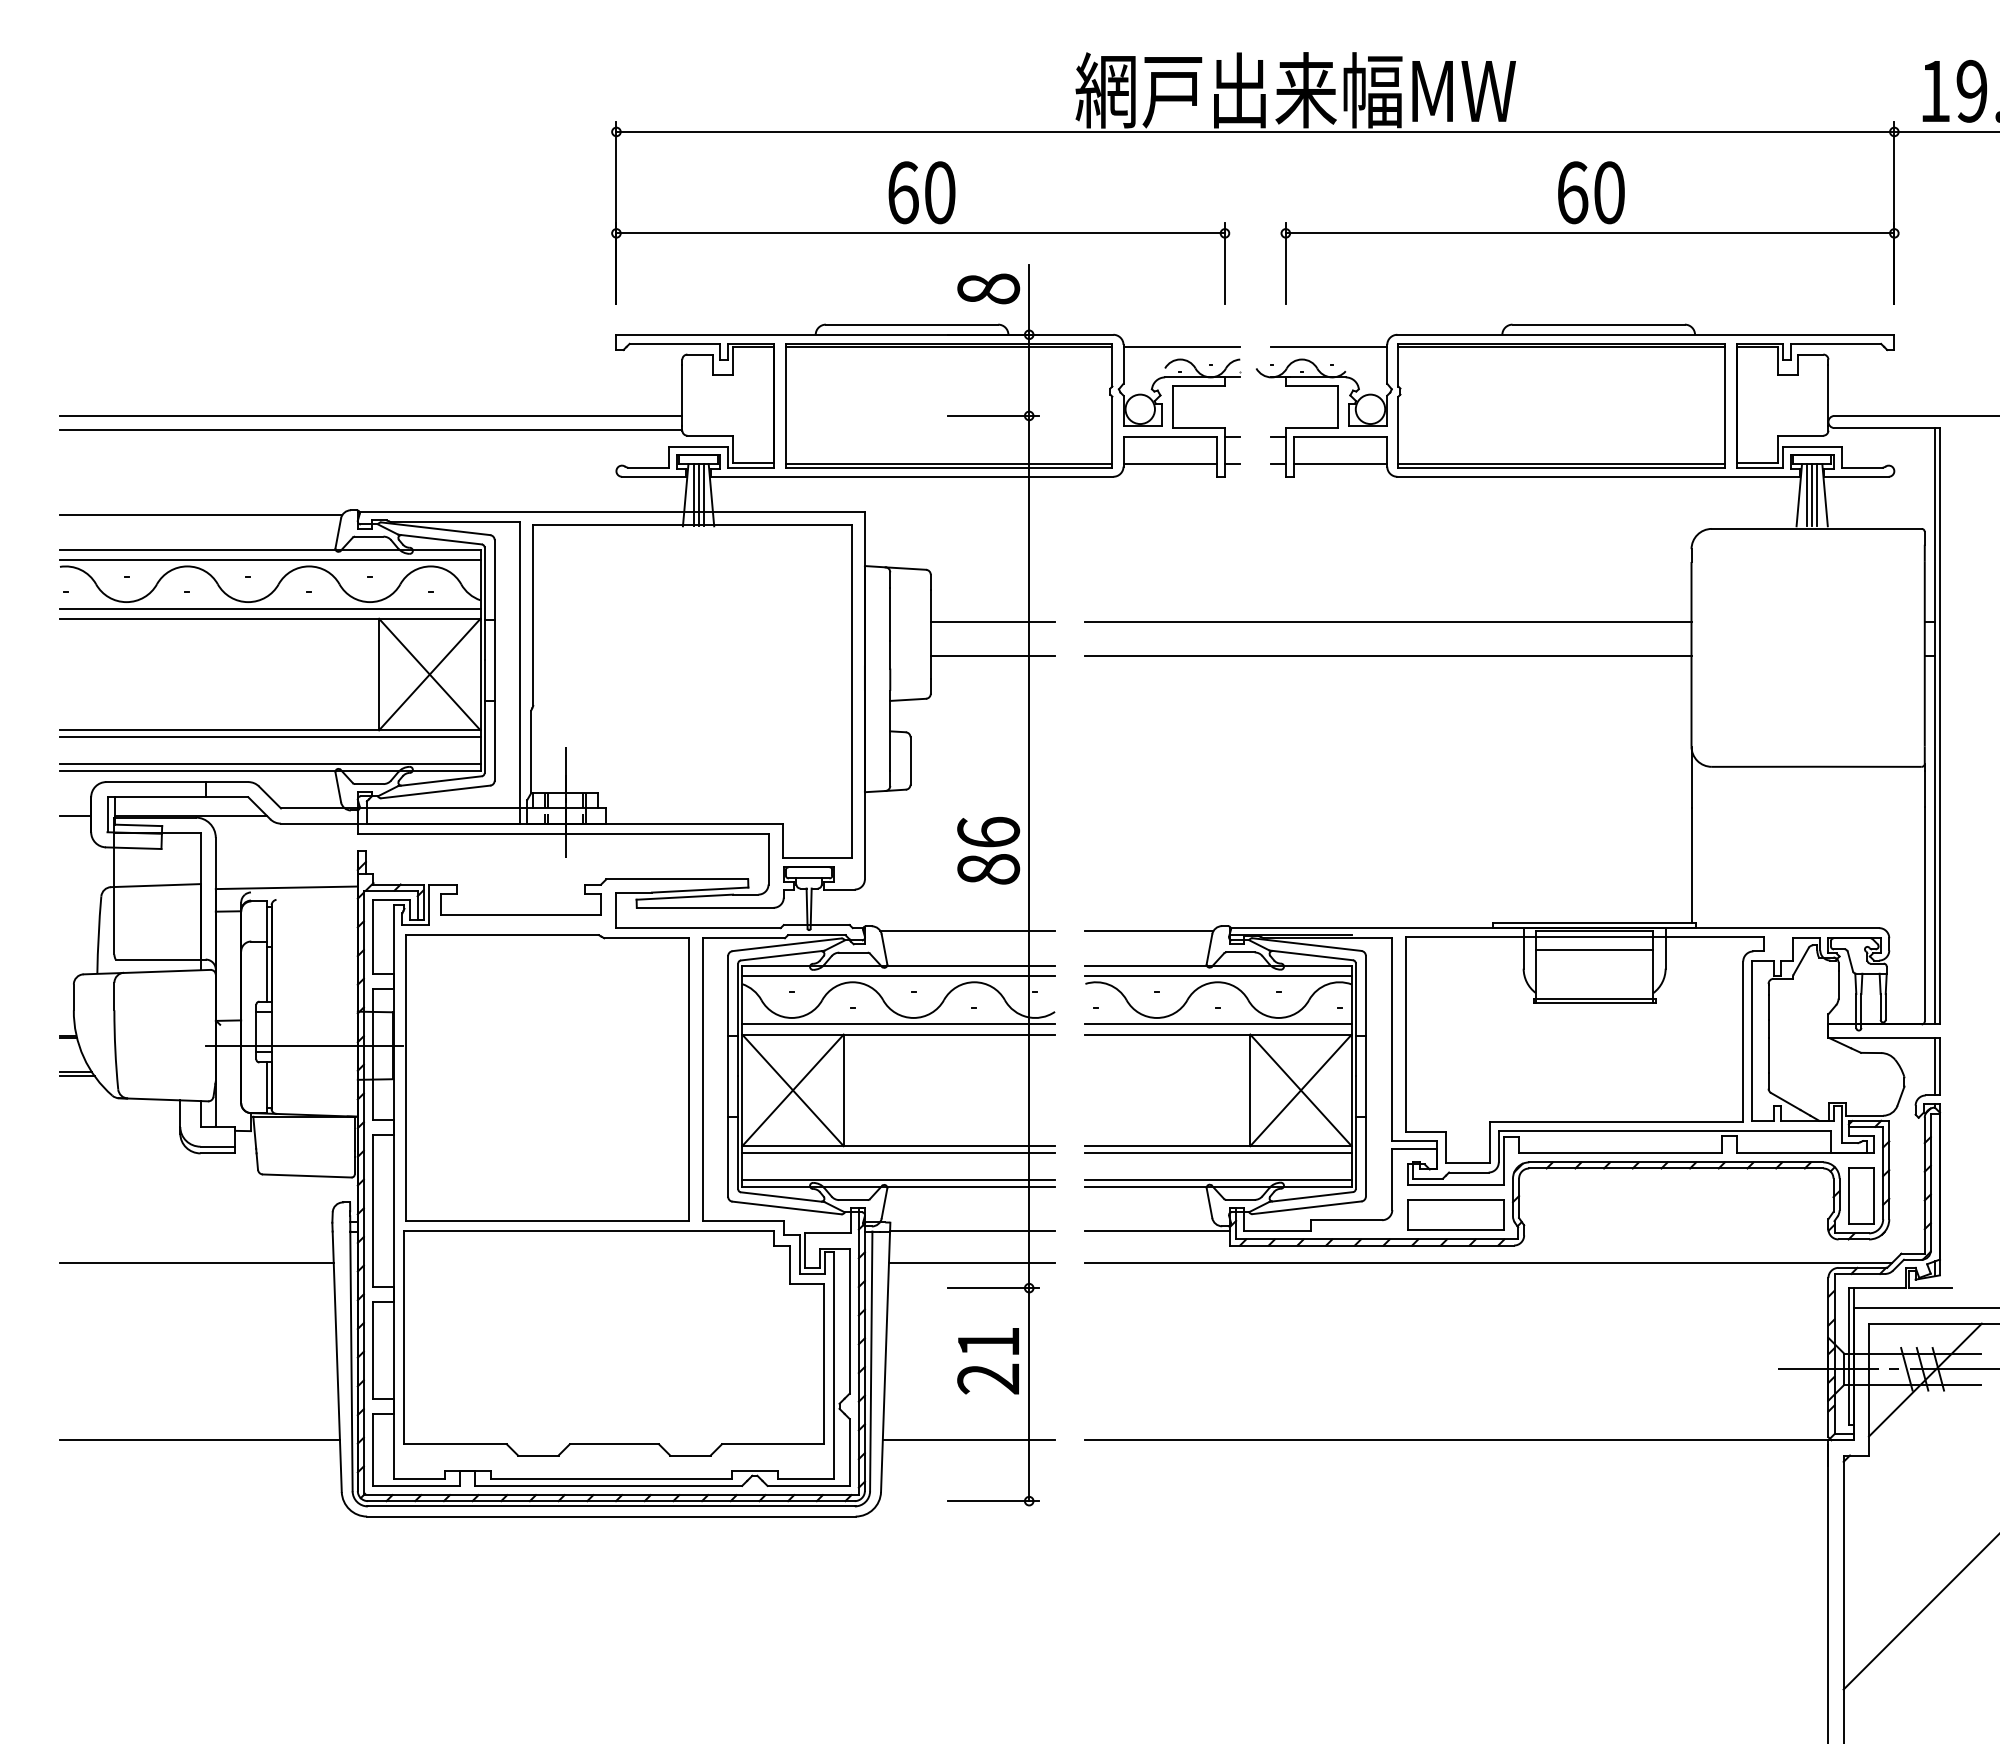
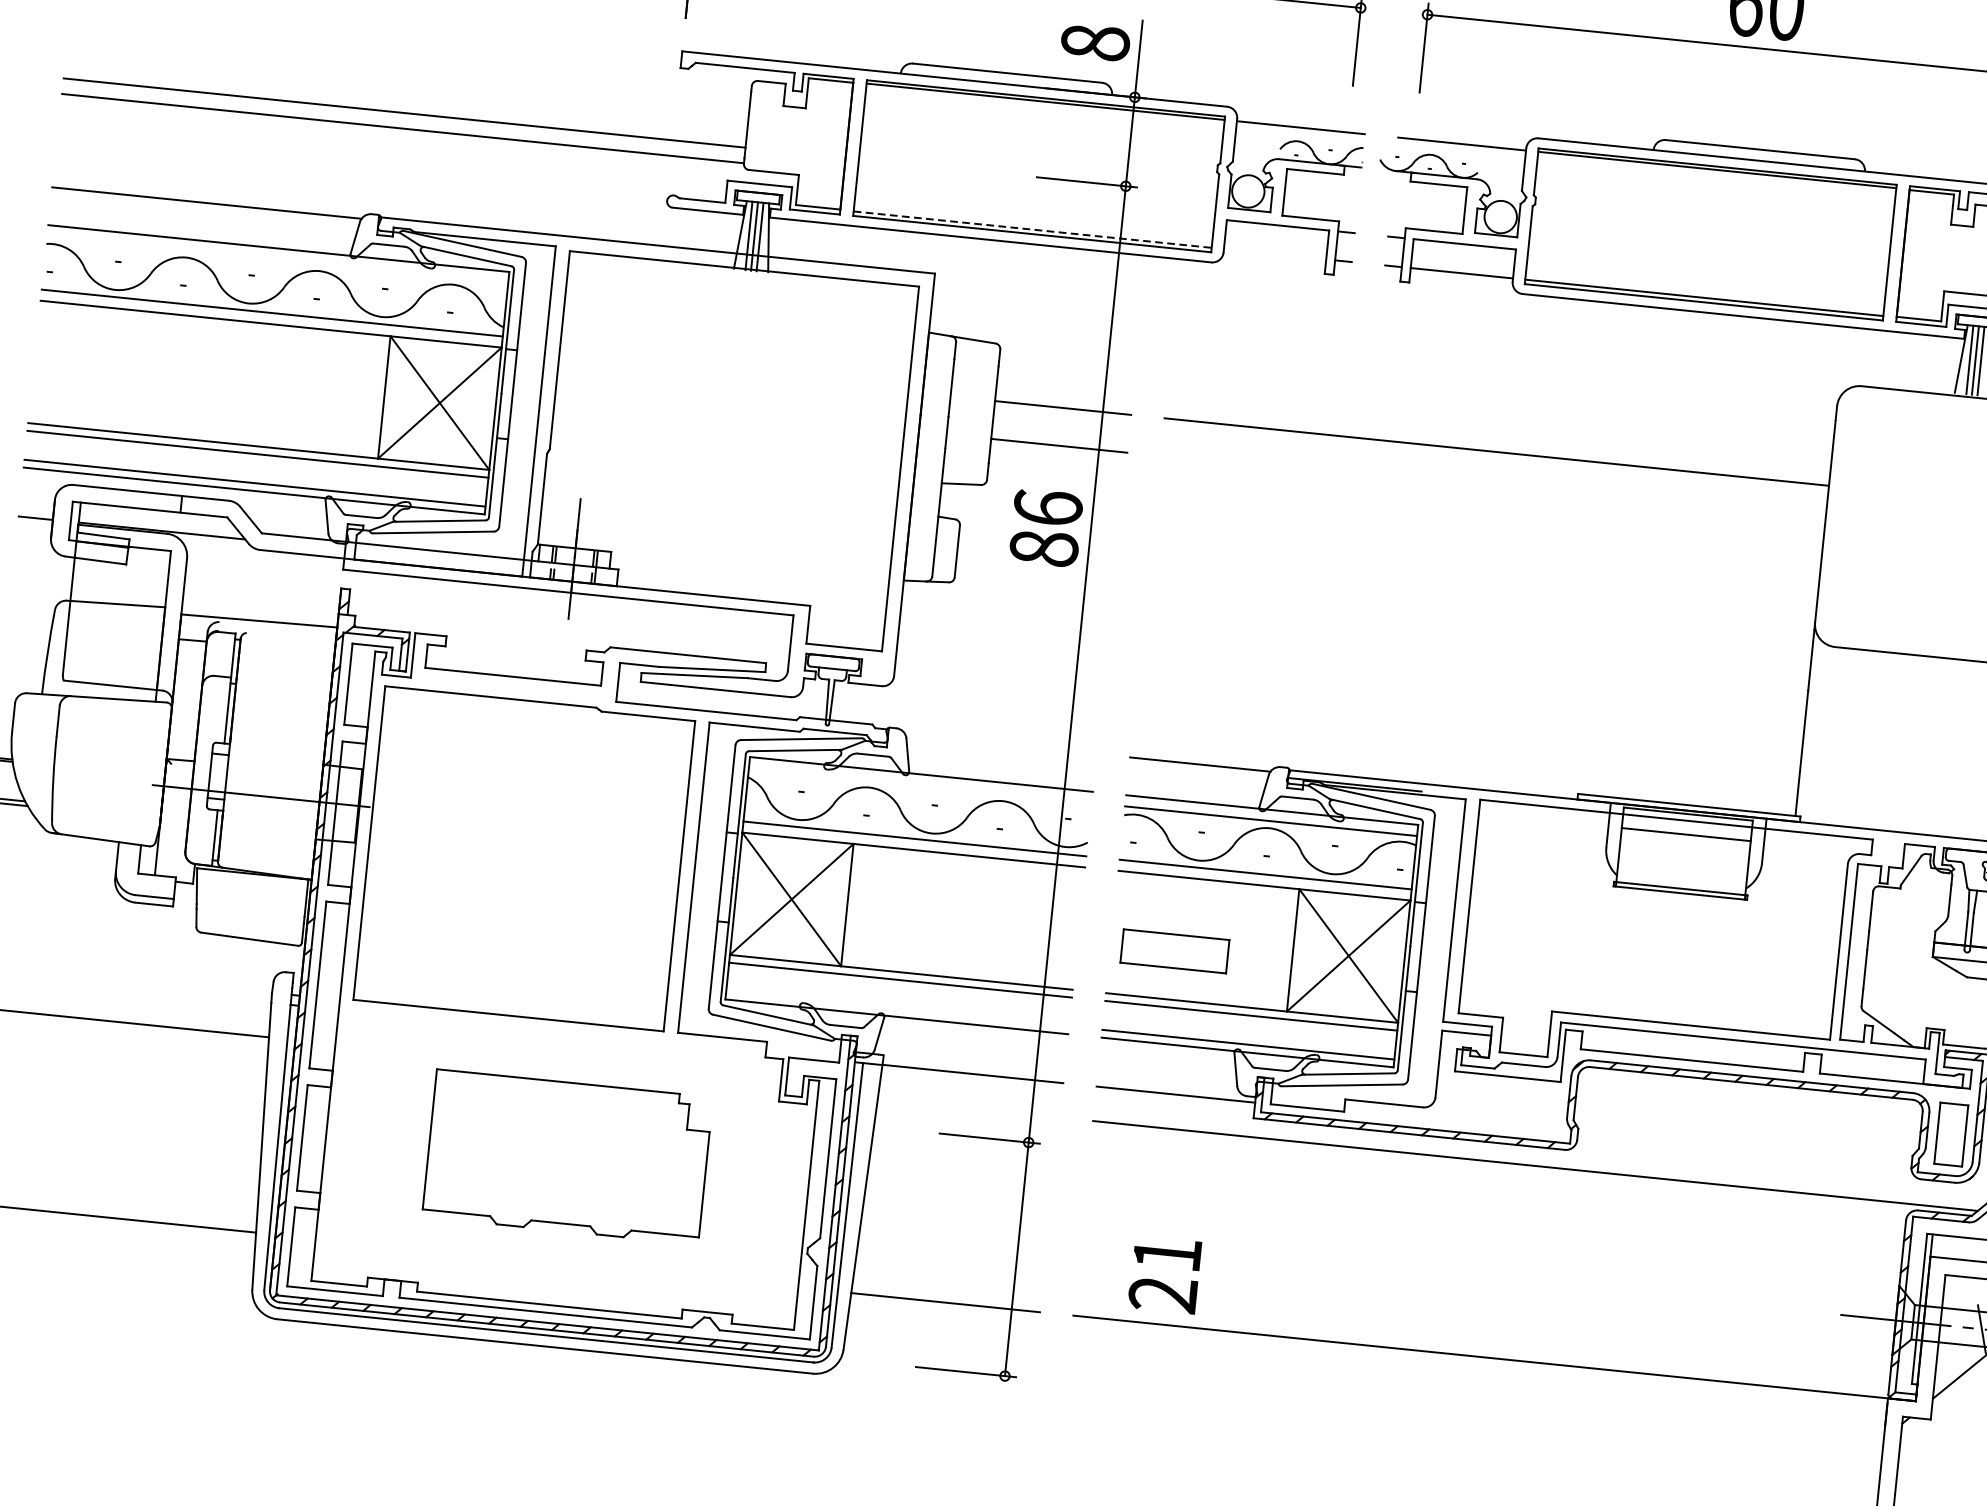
line: (949, 463) -> (1033, 229), solid -> dashed
line: (1169, 463) -> (1274, 254), removed
line: (270, 559) -> (278, 259), removed
line: (1388, 656) -> (1492, 490), removed
text: (988, 850) -> (1046, 527), moved
line: (967, 931) -> (1000, 744), removed
line: (898, 975) -> (920, 785), removed
line: (898, 1179) -> (897, 1008), removed
part: (1455, 1214) -> (1174, 950), moved
line: (971, 1262) -> (968, 1108), removed
part: (613, 1343) -> (566, 1156), size x0.6
text: (987, 1361) -> (1163, 1275), moved

